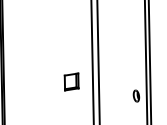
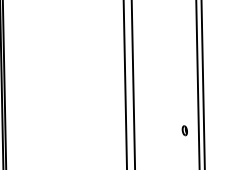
part: (71, 82) -> (96, 111), removed
part: (136, 96) -> (184, 130), size x0.6

